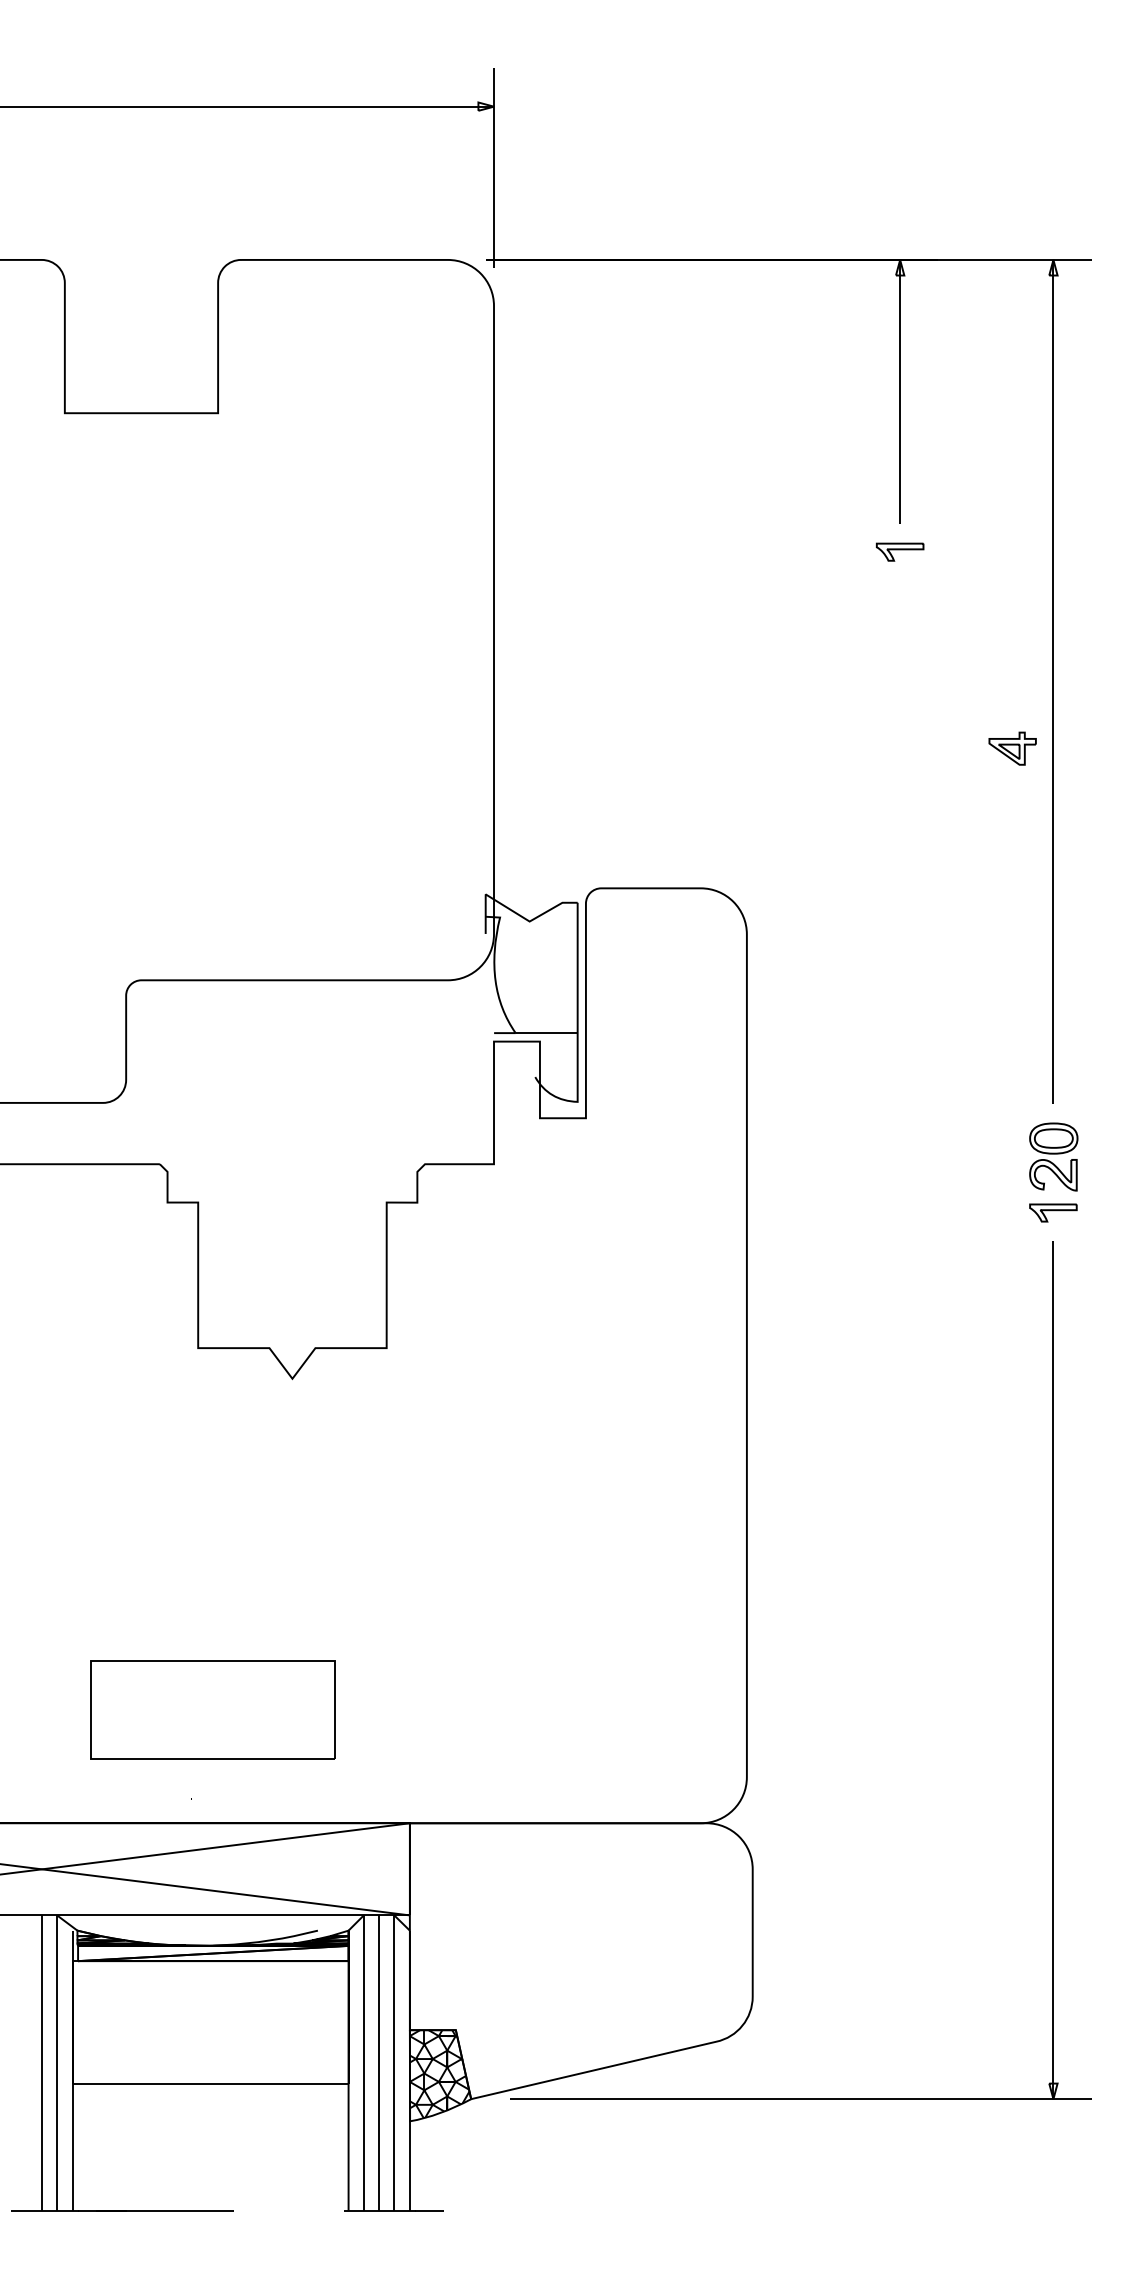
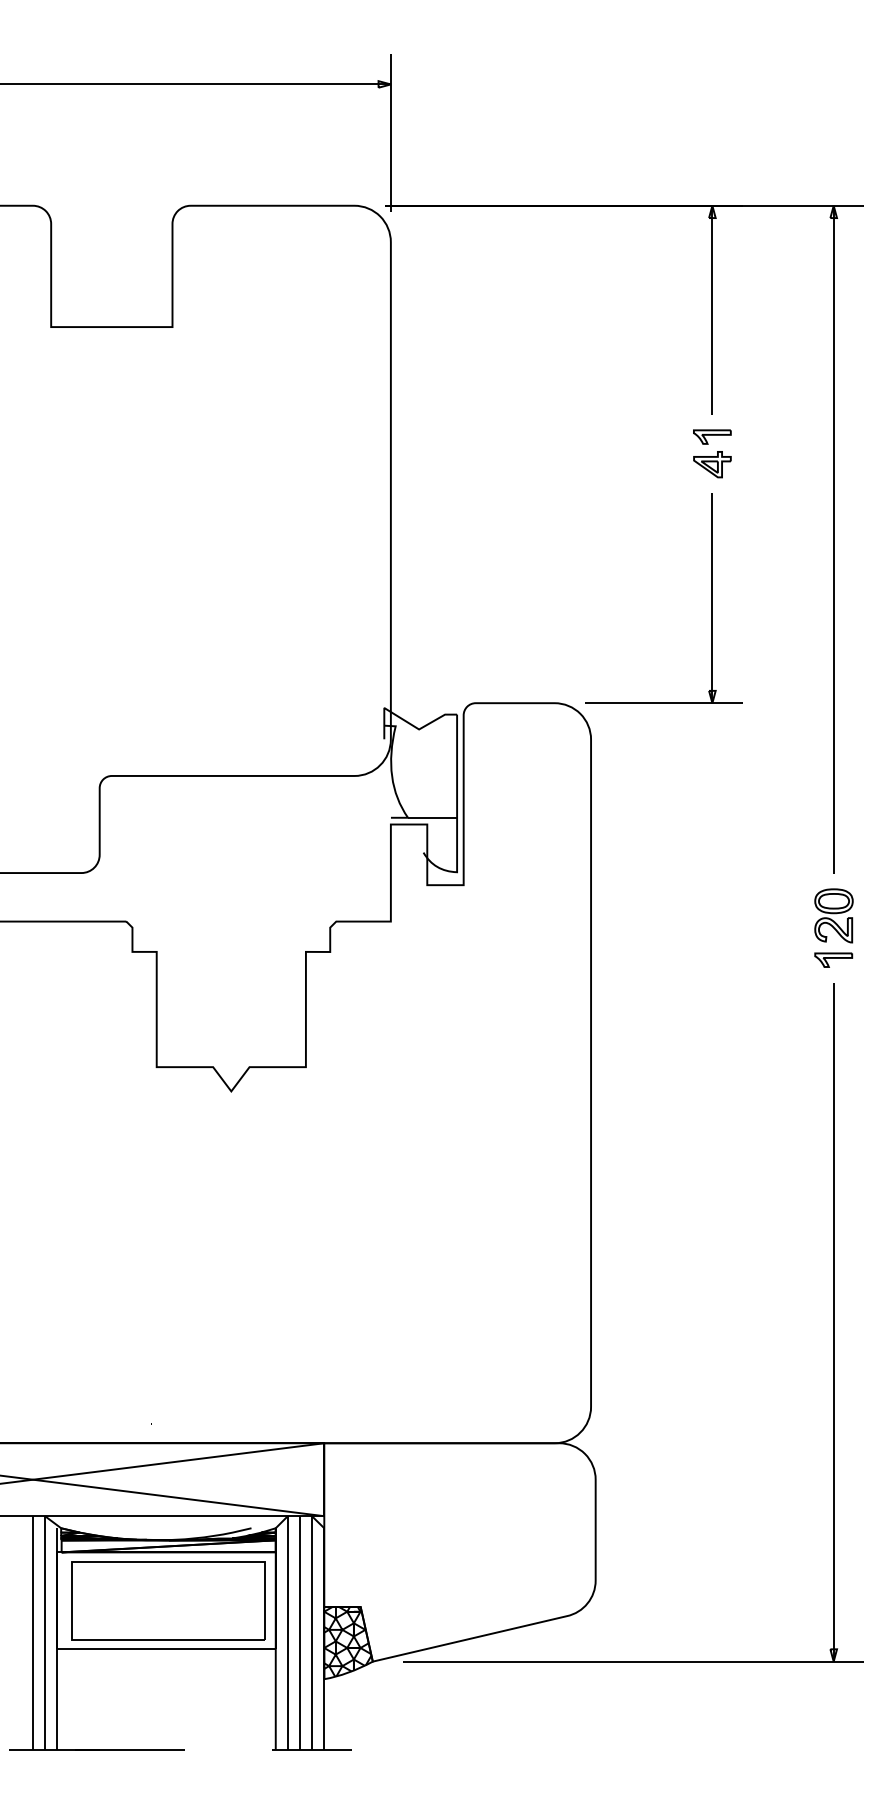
part: (1012, 748) -> (712, 464), moved
part: (899, 756) -> (711, 598), added
part: (213, 1709) -> (168, 1600), moved

